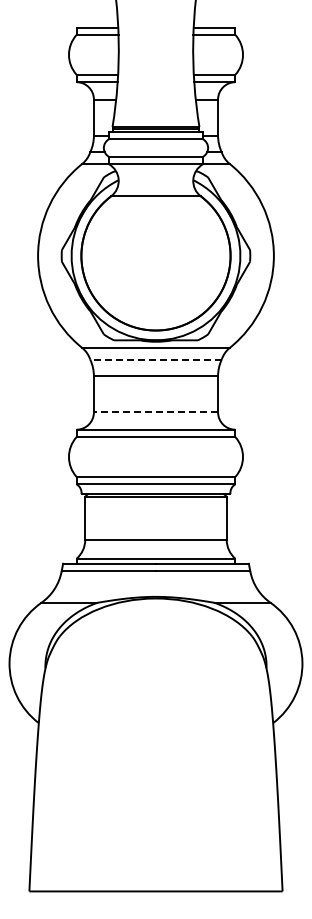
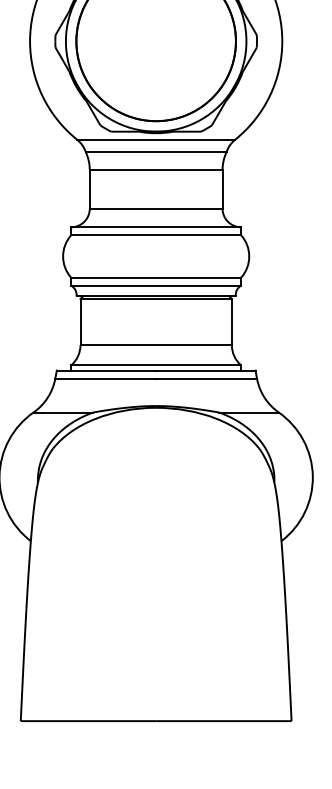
line: (156, 359) -> (156, 152), dashed -> solid
line: (155, 412) -> (155, 208), dashed -> solid

